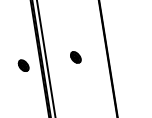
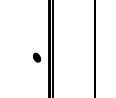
part: (75, 57) -> (72, 57), removed

